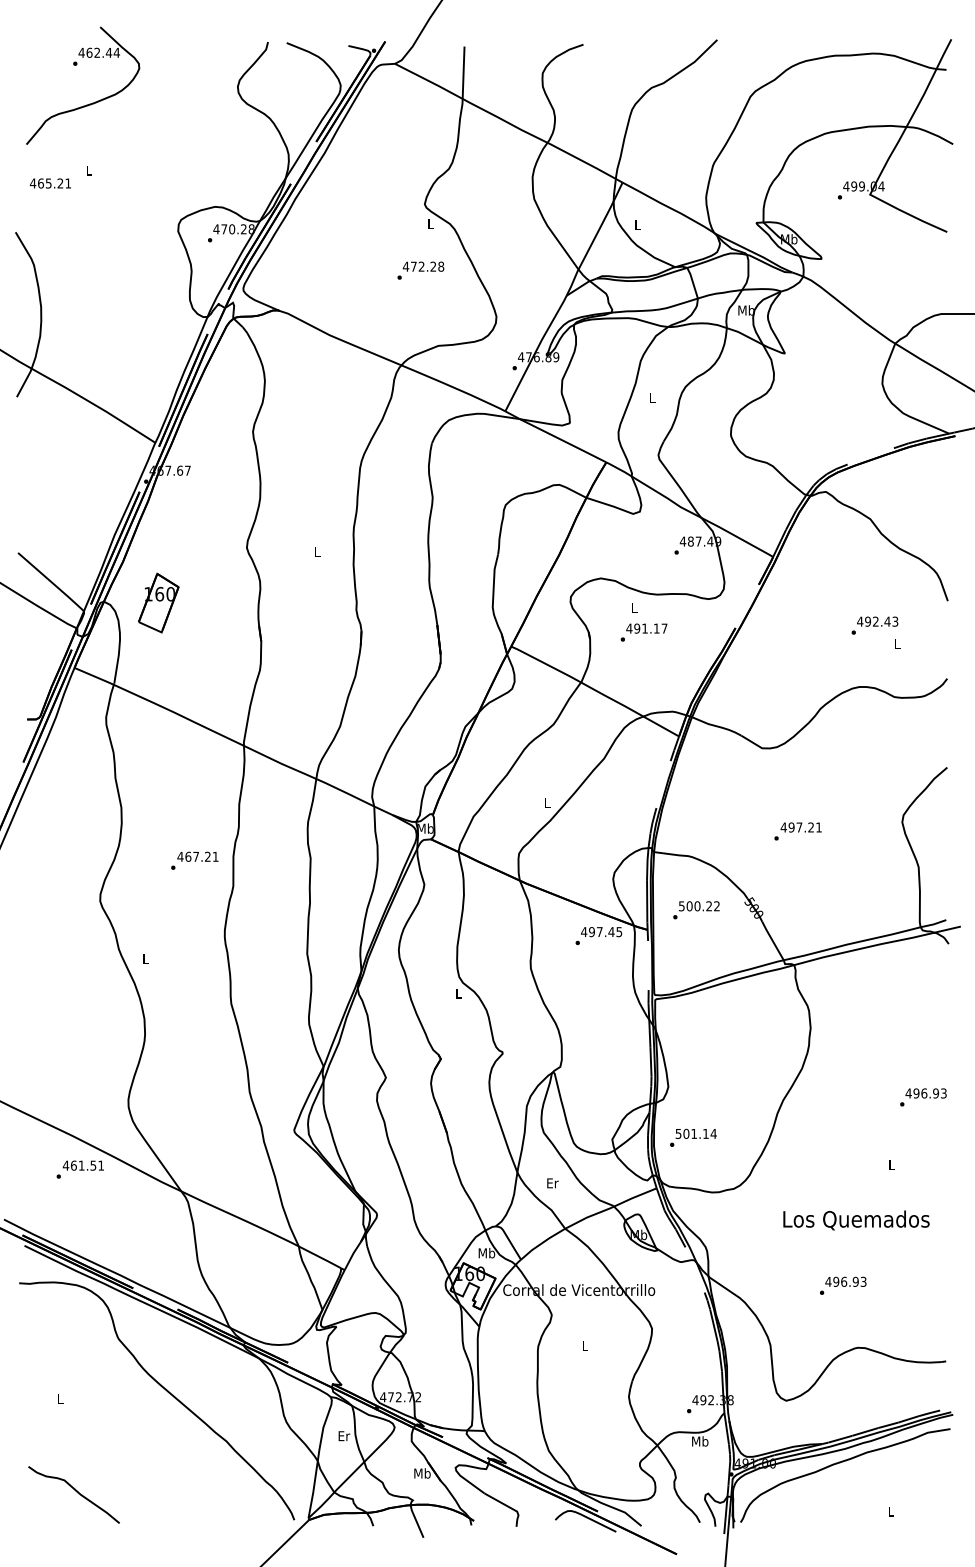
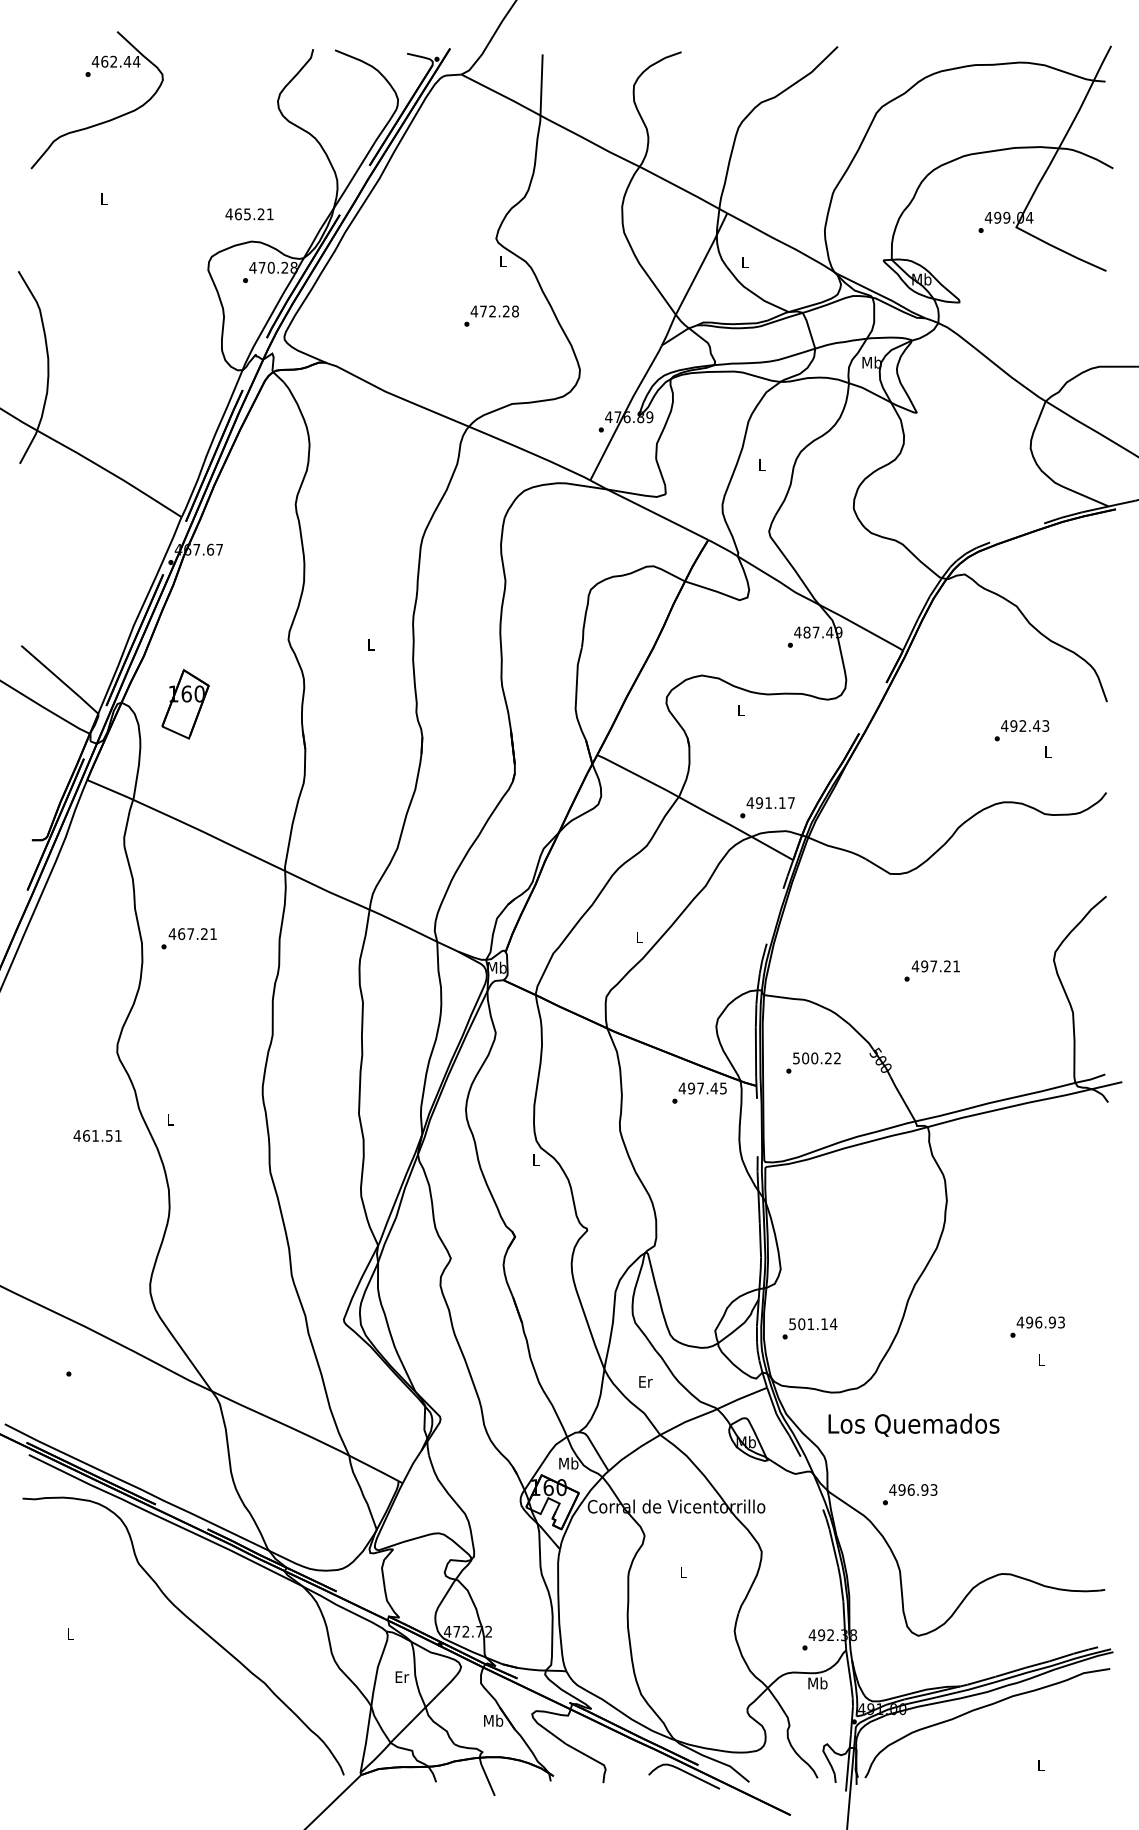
text: (49, 183) -> (248, 214), moved
text: (643, 632) -> (766, 807), moved
text: (194, 860) -> (188, 938), moved
text: (923, 1097) -> (1037, 1327), moved
text: (82, 1165) -> (96, 1135), moved
text: (856, 1220) -> (914, 1425), moved
text: (843, 1285) -> (910, 1494), moved
curve: (75, 1491) -> (88, 1741), removed

